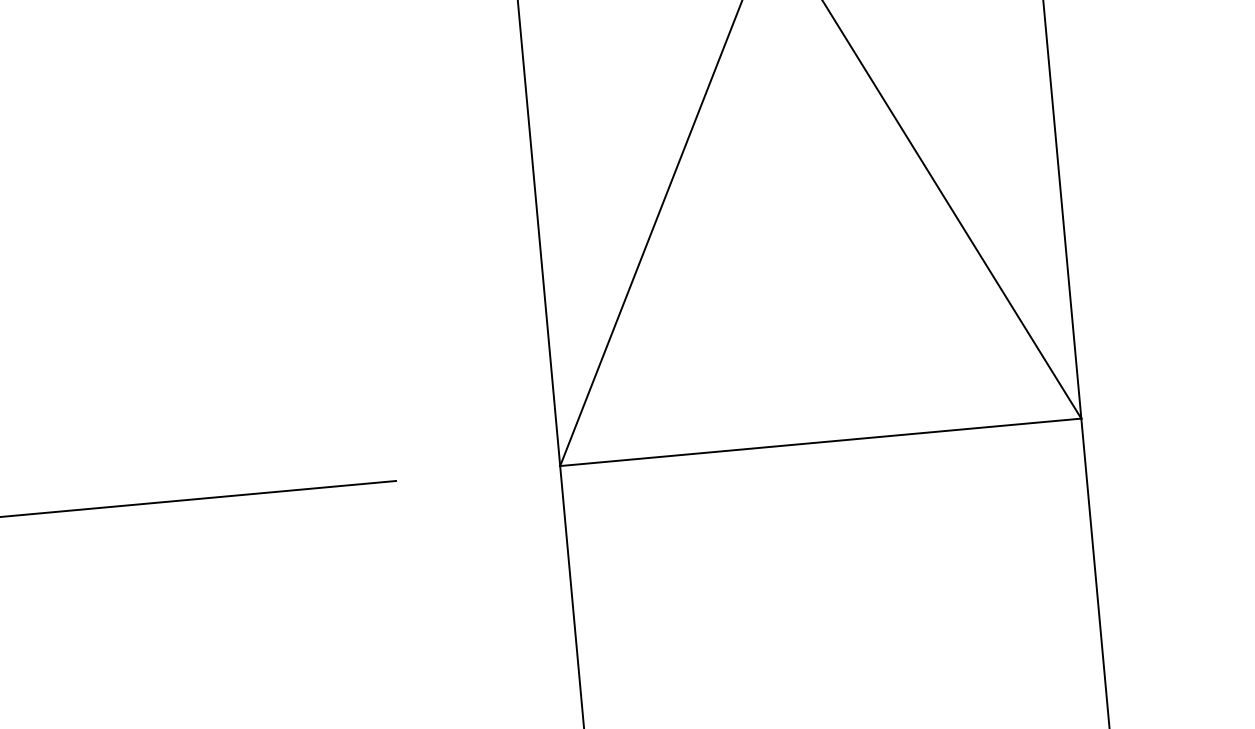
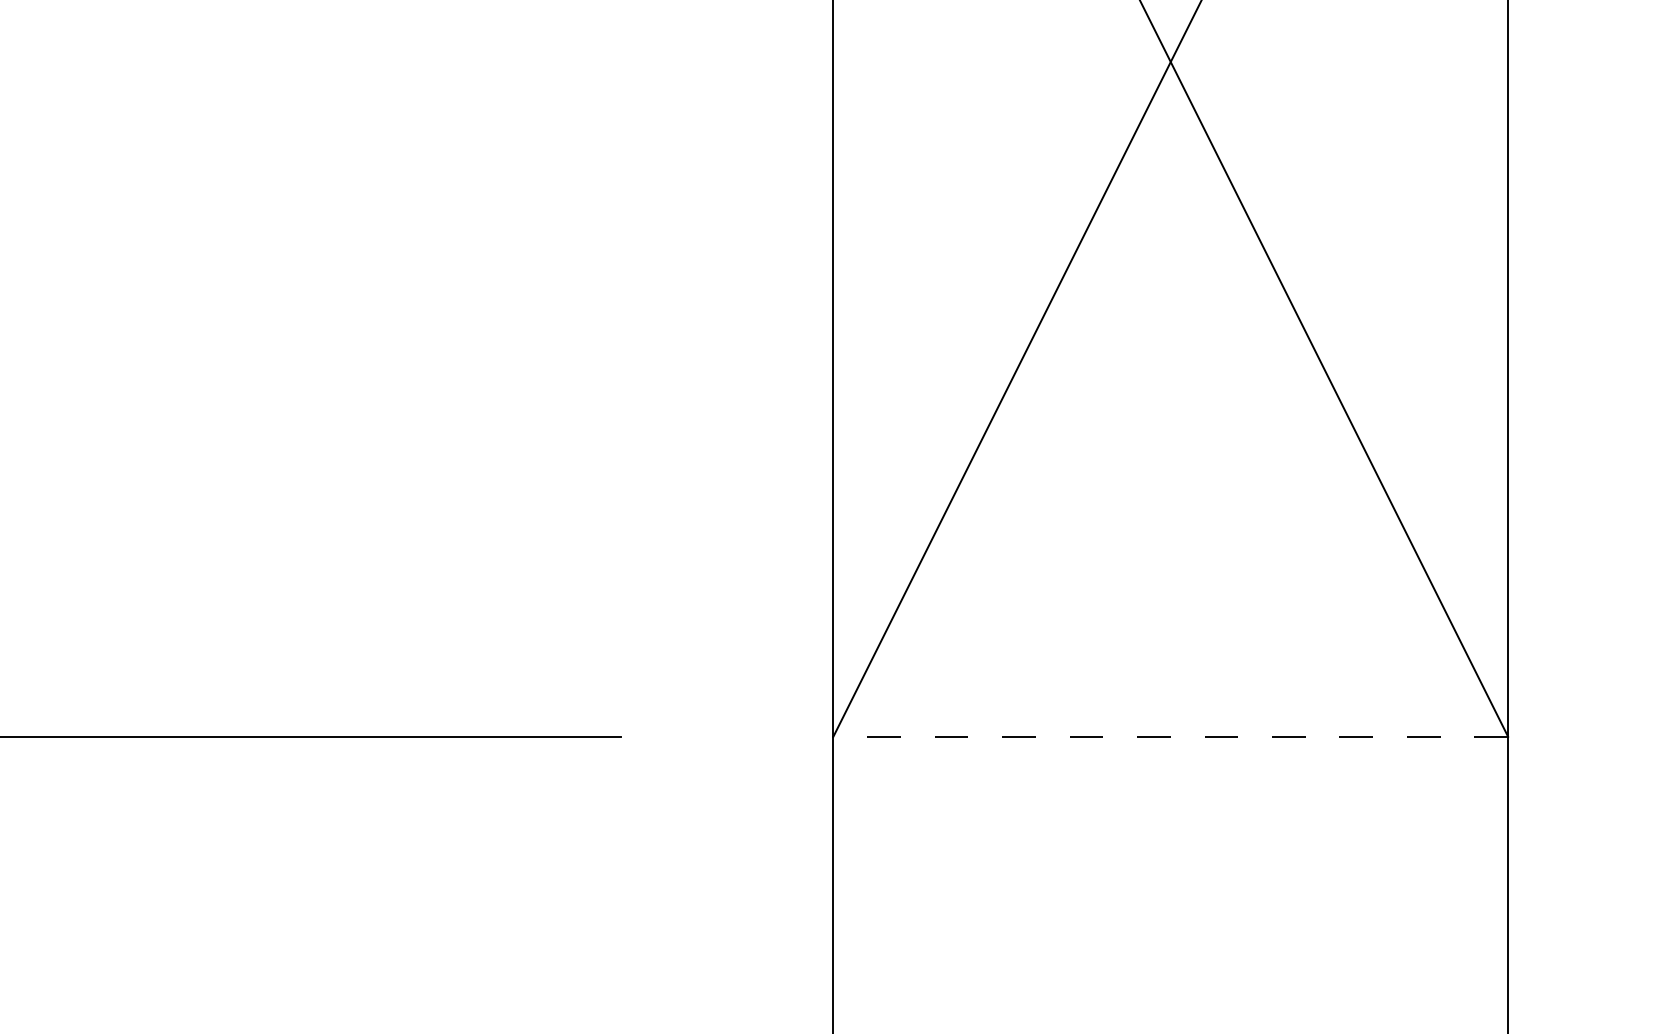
line: (820, 442) -> (1170, 736), solid -> dashed

